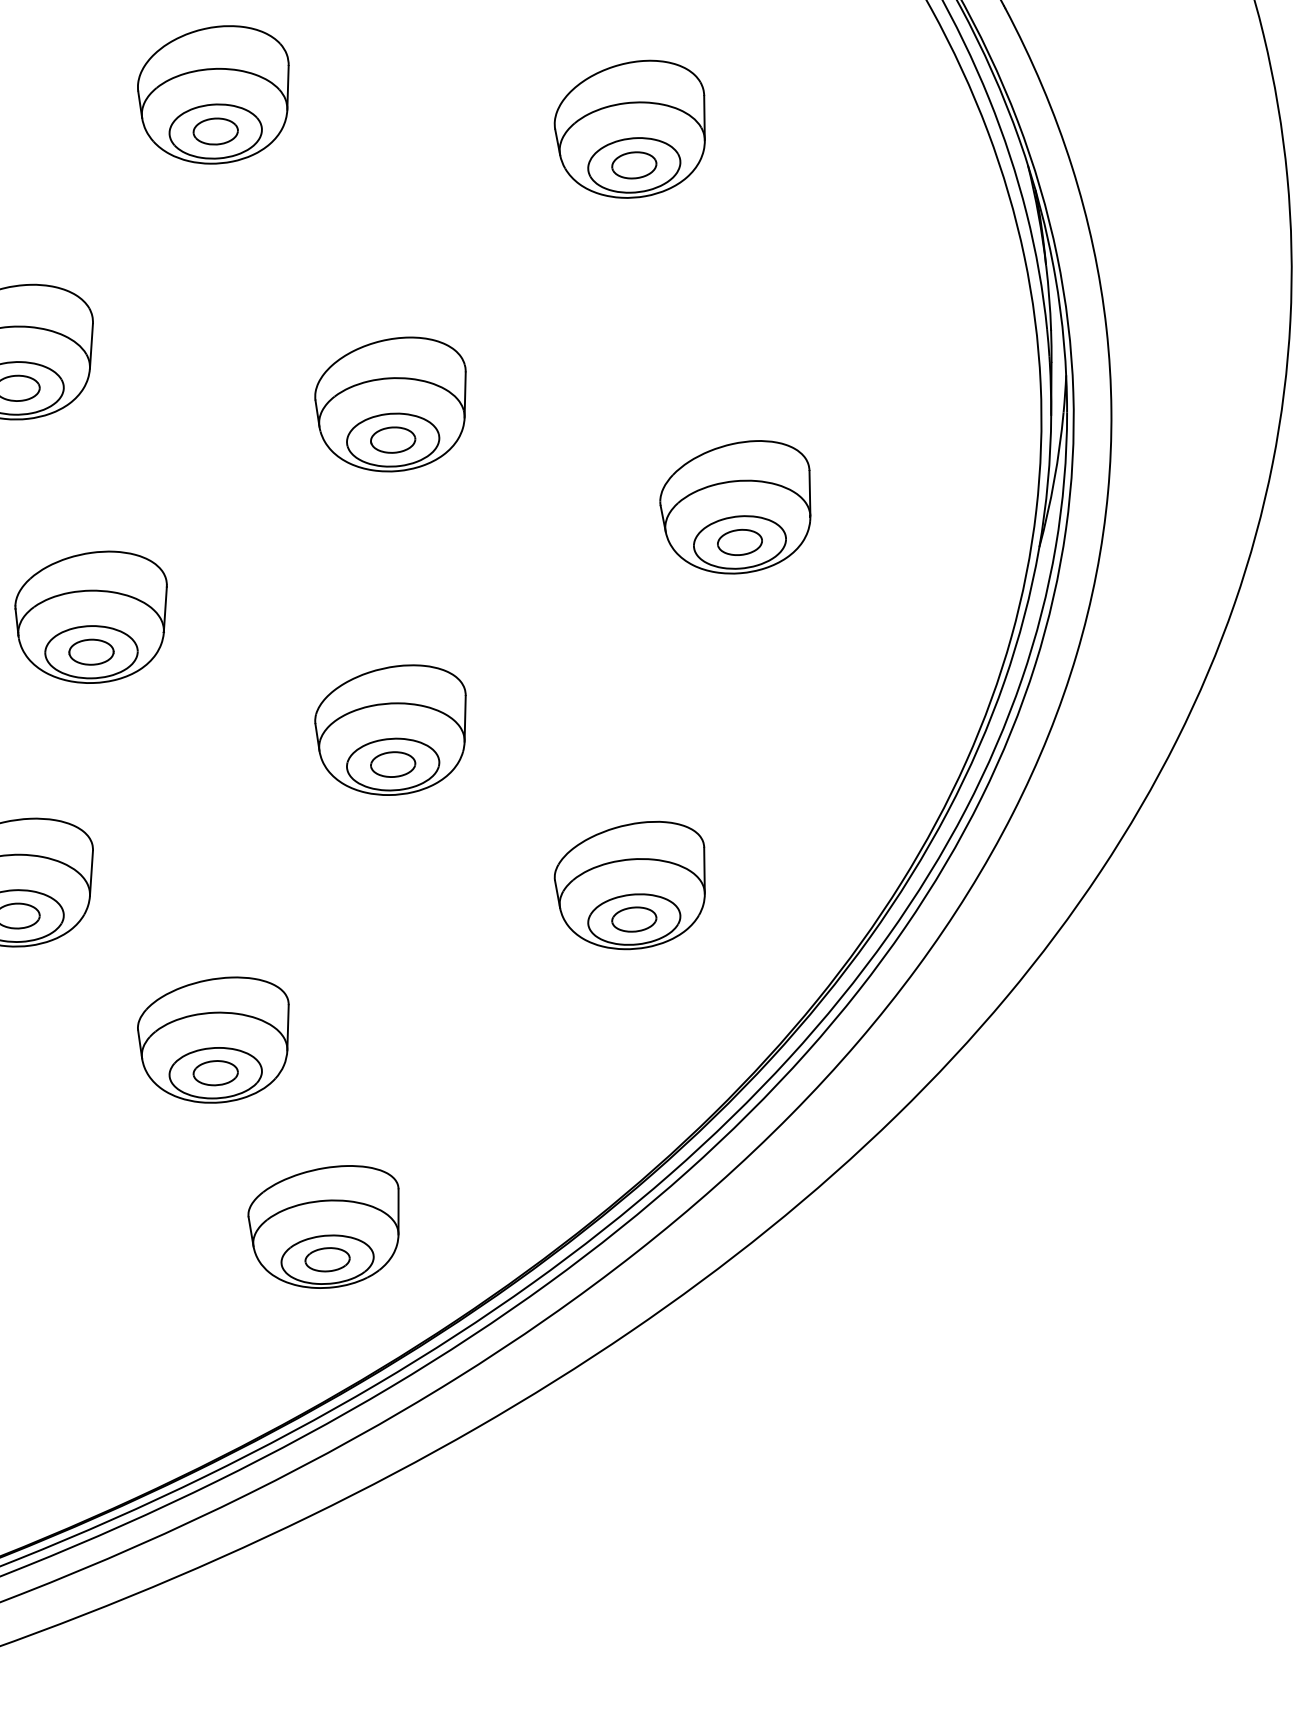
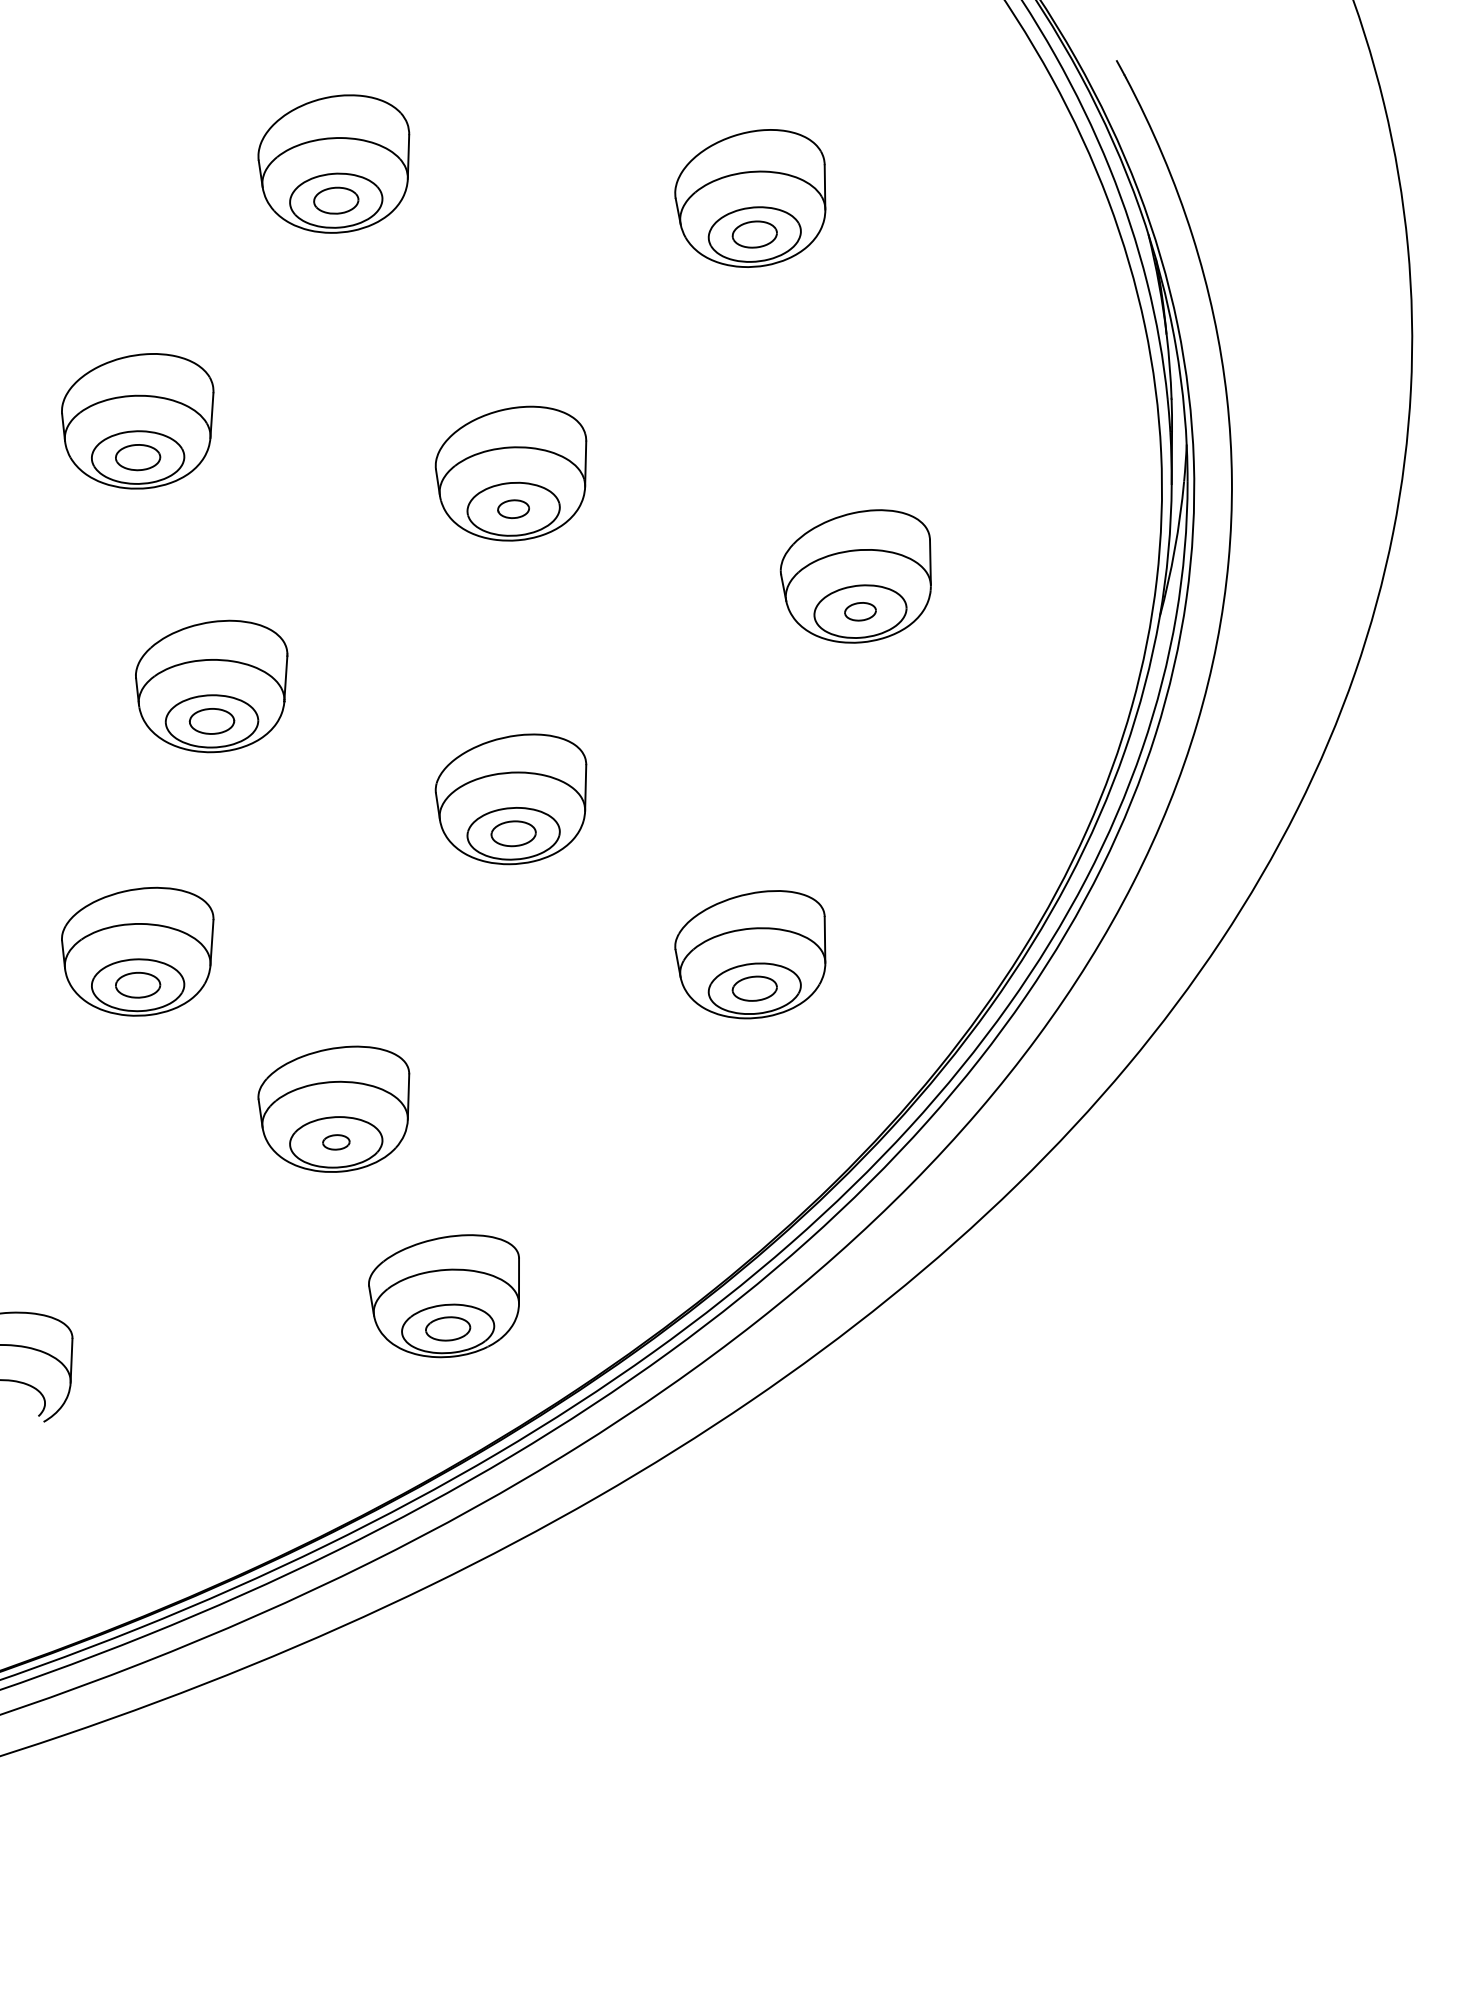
part: (392, 439) -> (513, 508), size x0.7
part: (739, 542) -> (860, 611), size x0.7
part: (215, 1073) -> (336, 1142), size x0.6

